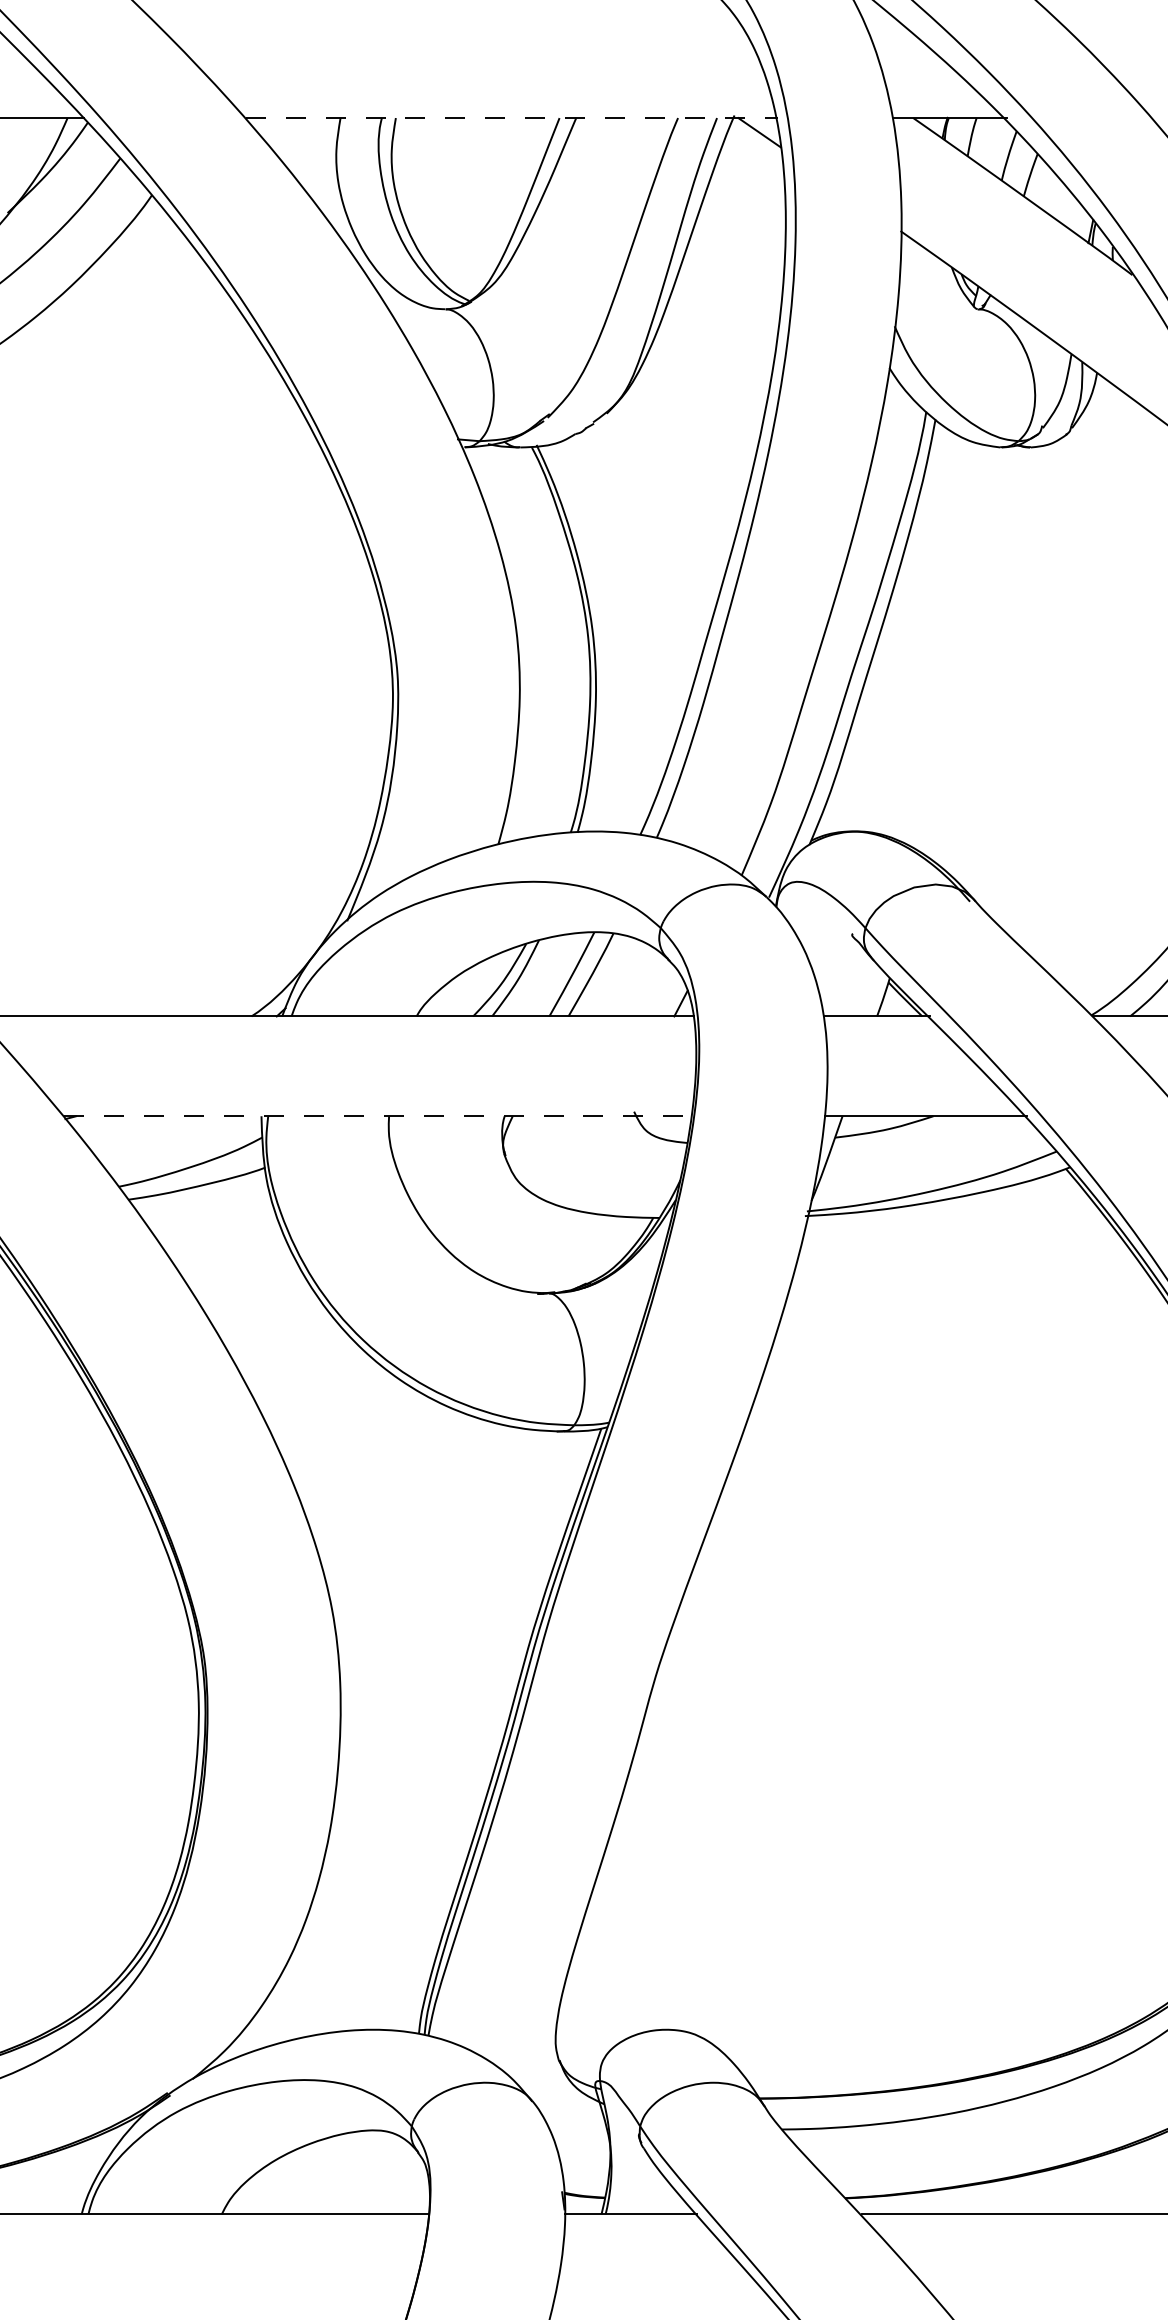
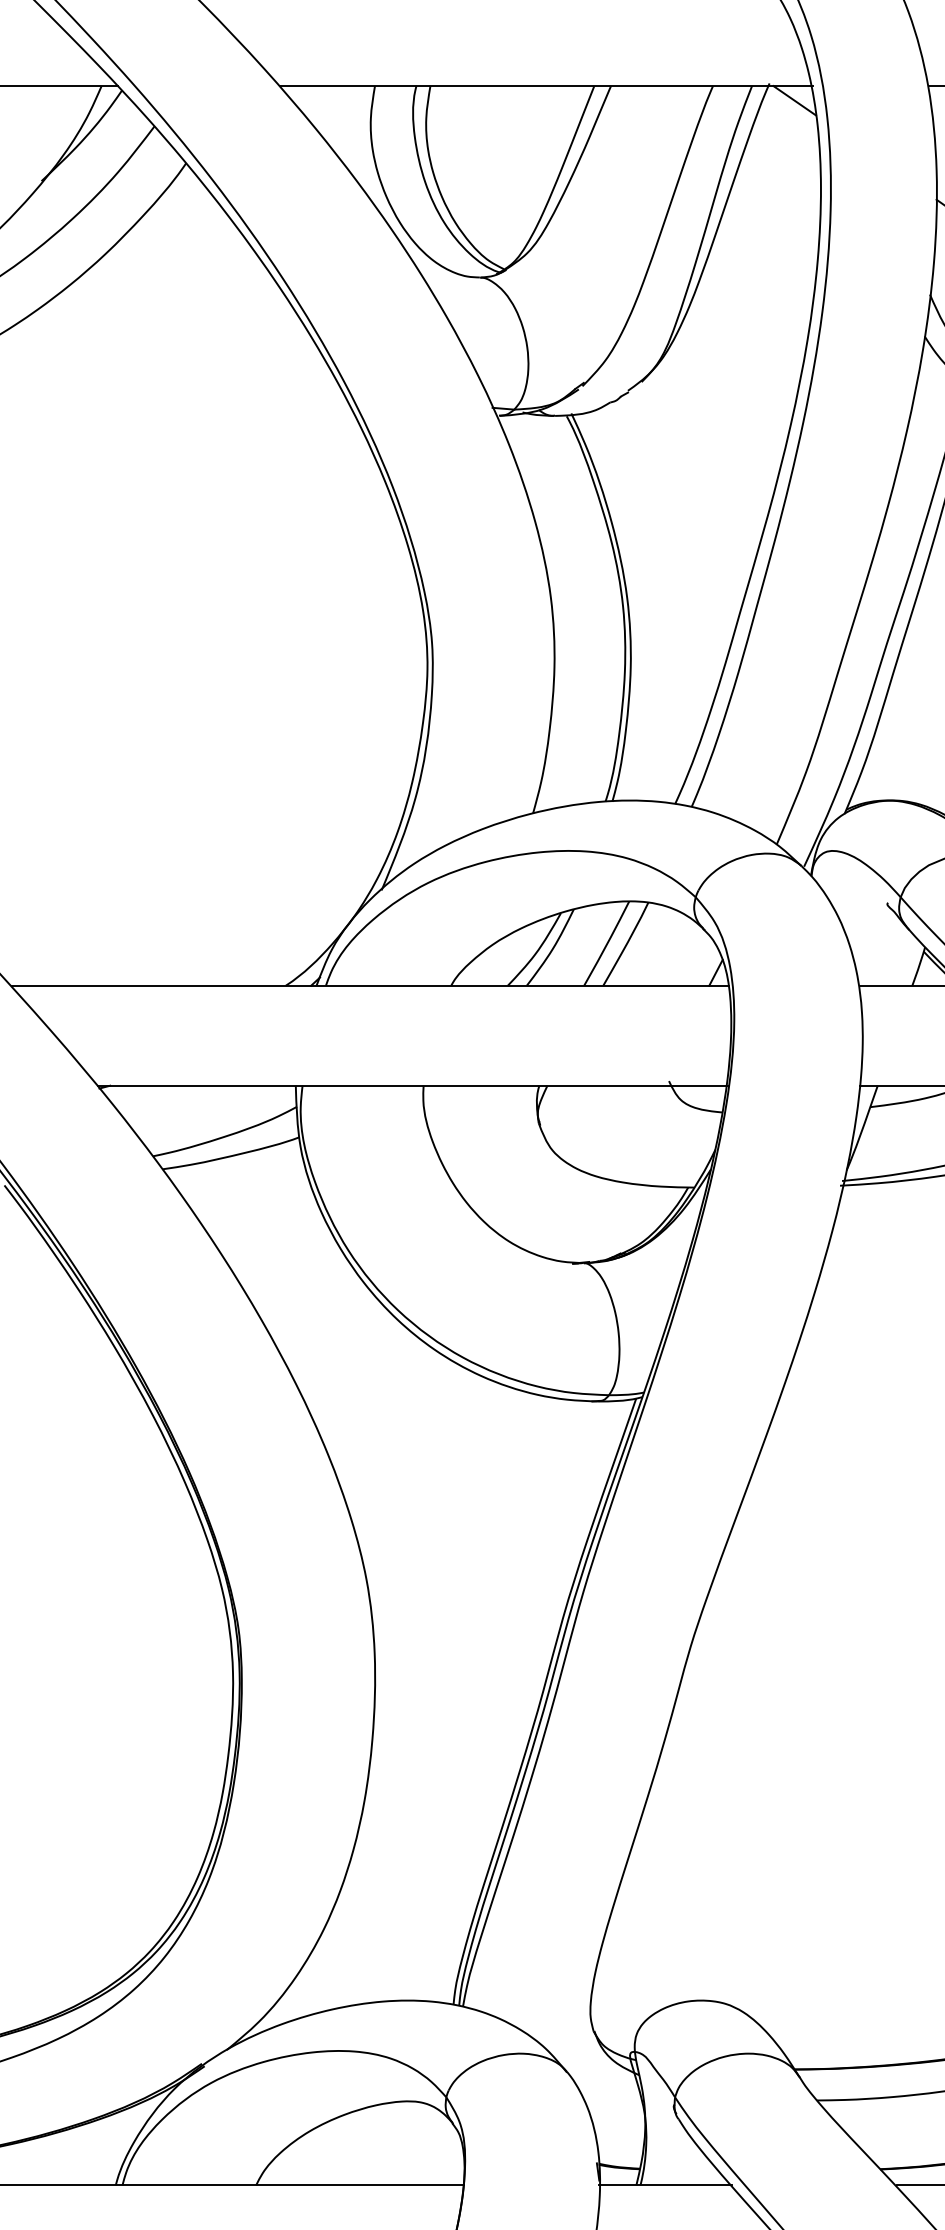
line: (512, 118) -> (547, 86), dashed -> solid
line: (378, 1116) -> (413, 1085), dashed -> solid

